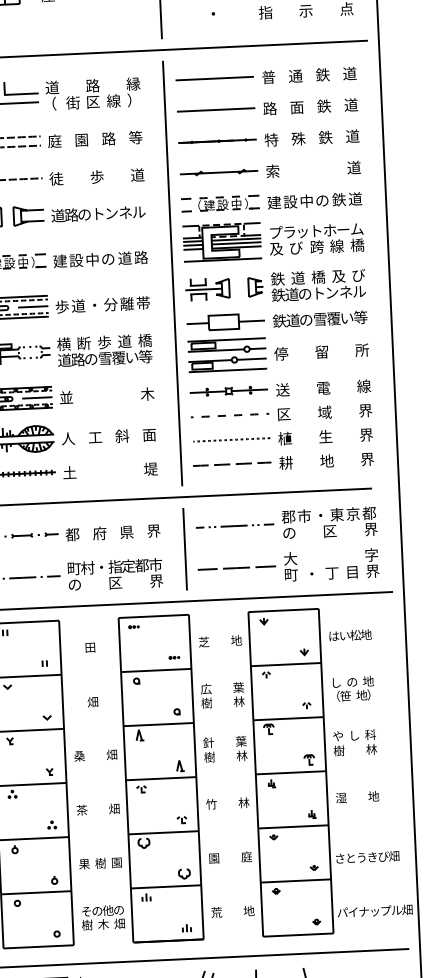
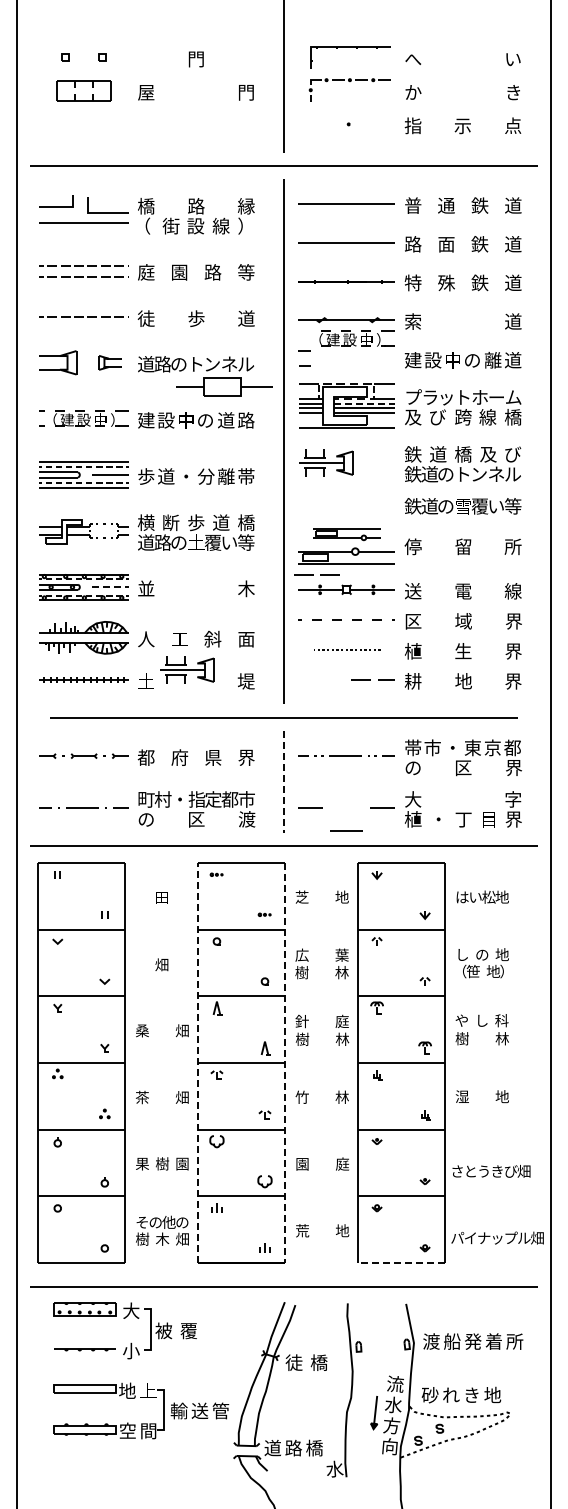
text: (52, 87) -> (146, 205), 道 -> 橋
text: (92, 102) -> (195, 226), 区 -> 設
text: (338, 199) -> (492, 360), 鉄 -> 離
part: (228, 203) -> (356, 338), moved
part: (28, 215) -> (109, 362), size x0.6
line: (236, 239) -> (364, 403), solid -> dashed
part: (255, 286) -> (385, 462), removed
part: (225, 322) -> (224, 386), moved
part: (226, 346) -> (346, 534), size x0.7
text: (105, 358) -> (196, 542), 雪 -> 土
line: (37, 398) -> (110, 587), solid -> dashed
part: (231, 439) -> (347, 649), size x0.7
part: (102, 461) -> (187, 669), added
line: (208, 465) -> (313, 574), moved
text: (288, 516) -> (412, 747), 郡 -> 帯
line: (184, 548) -> (283, 781), solid -> dashed
line: (236, 567) -> (346, 830), moved
text: (290, 575) -> (412, 819), 町 -> 植
text: (156, 581) -> (247, 819), 界 -> 渡
text: (240, 741) -> (341, 1021), 葉 -> 庭
line: (196, 777) -> (285, 1063), solid -> dashed
line: (126, 779) -> (198, 1062), solid -> dashed
line: (298, 935) -> (401, 1263), solid -> dashed

